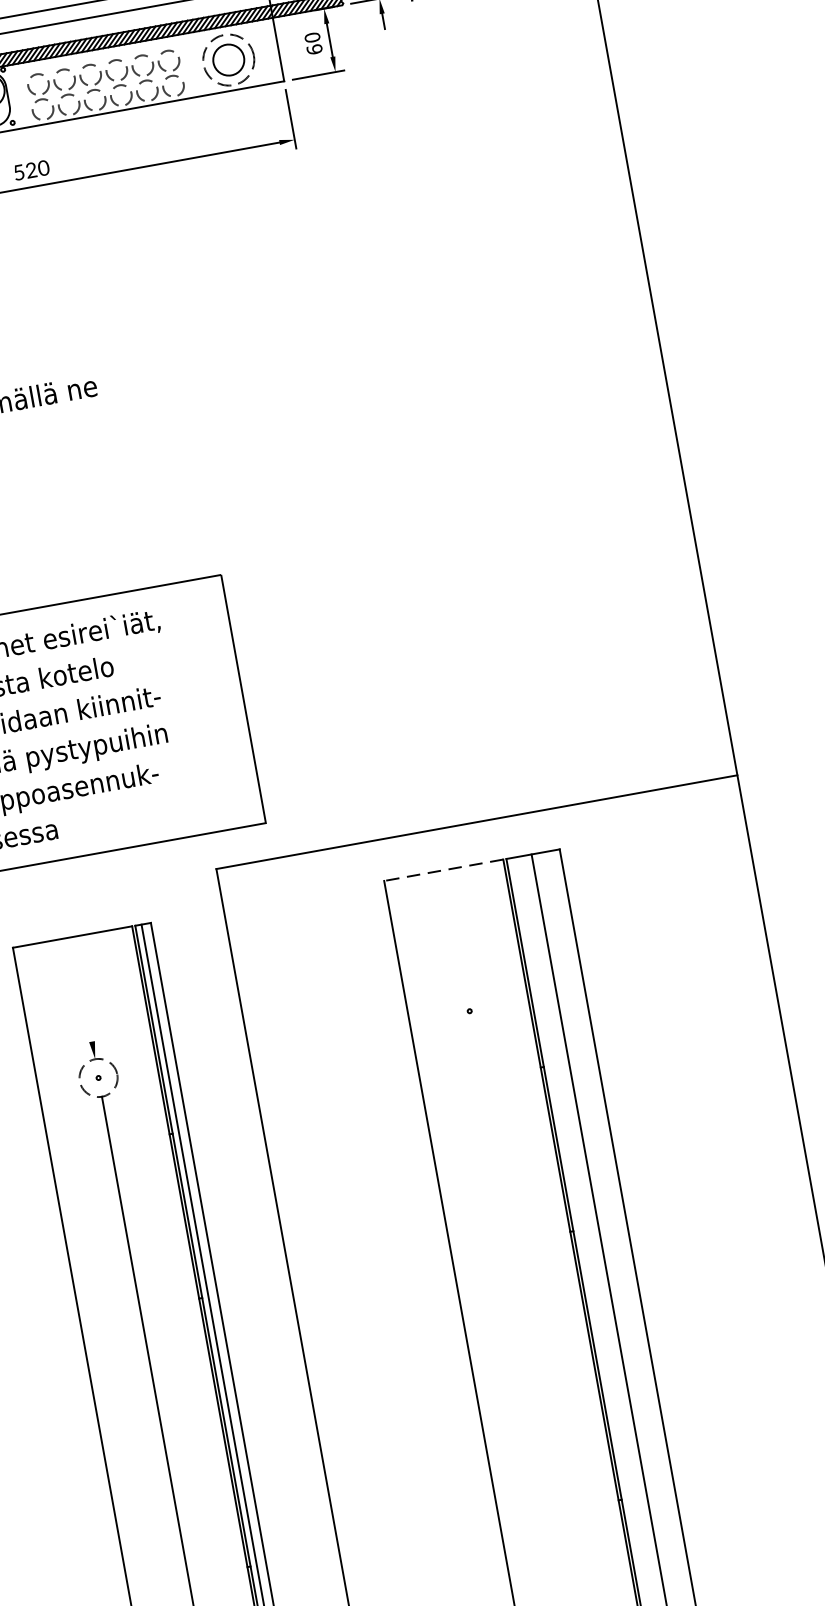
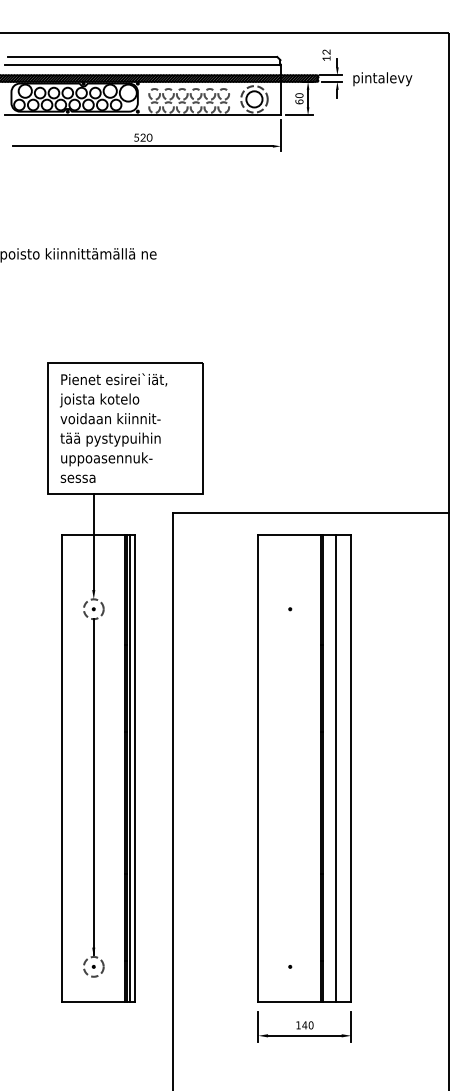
line: (442, 870) -> (289, 534), dashed -> solid
line: (75, 951) -> (93, 542), added

